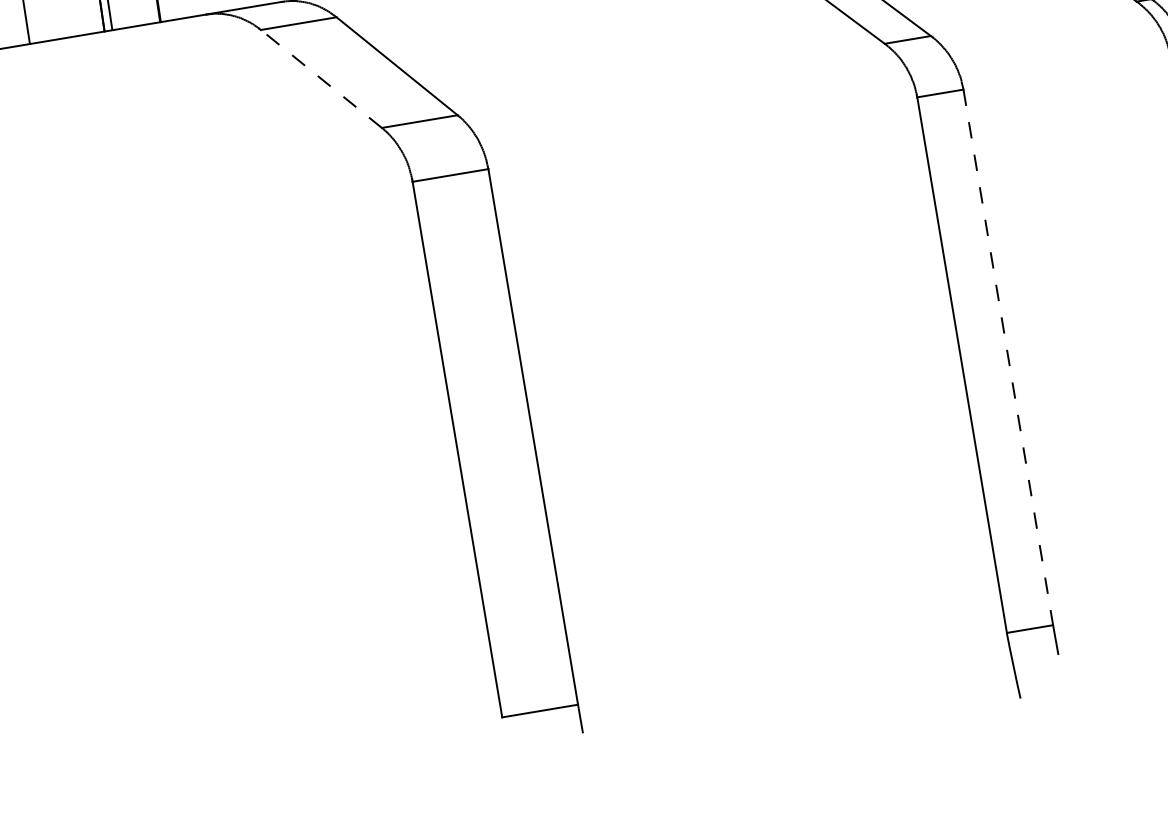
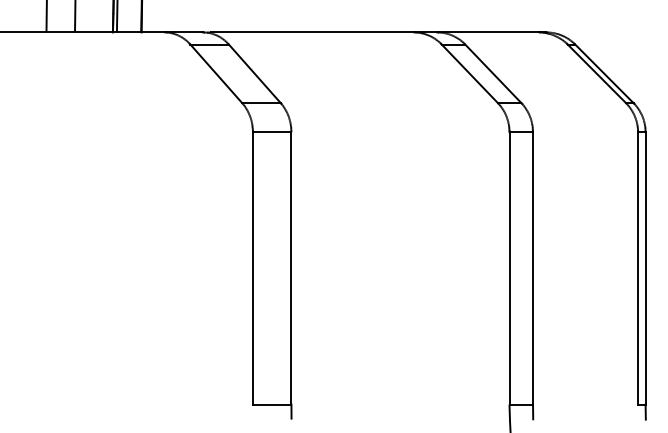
line: (319, 78) -> (215, 73), dashed -> solid
line: (1009, 357) -> (533, 268), dashed -> solid

